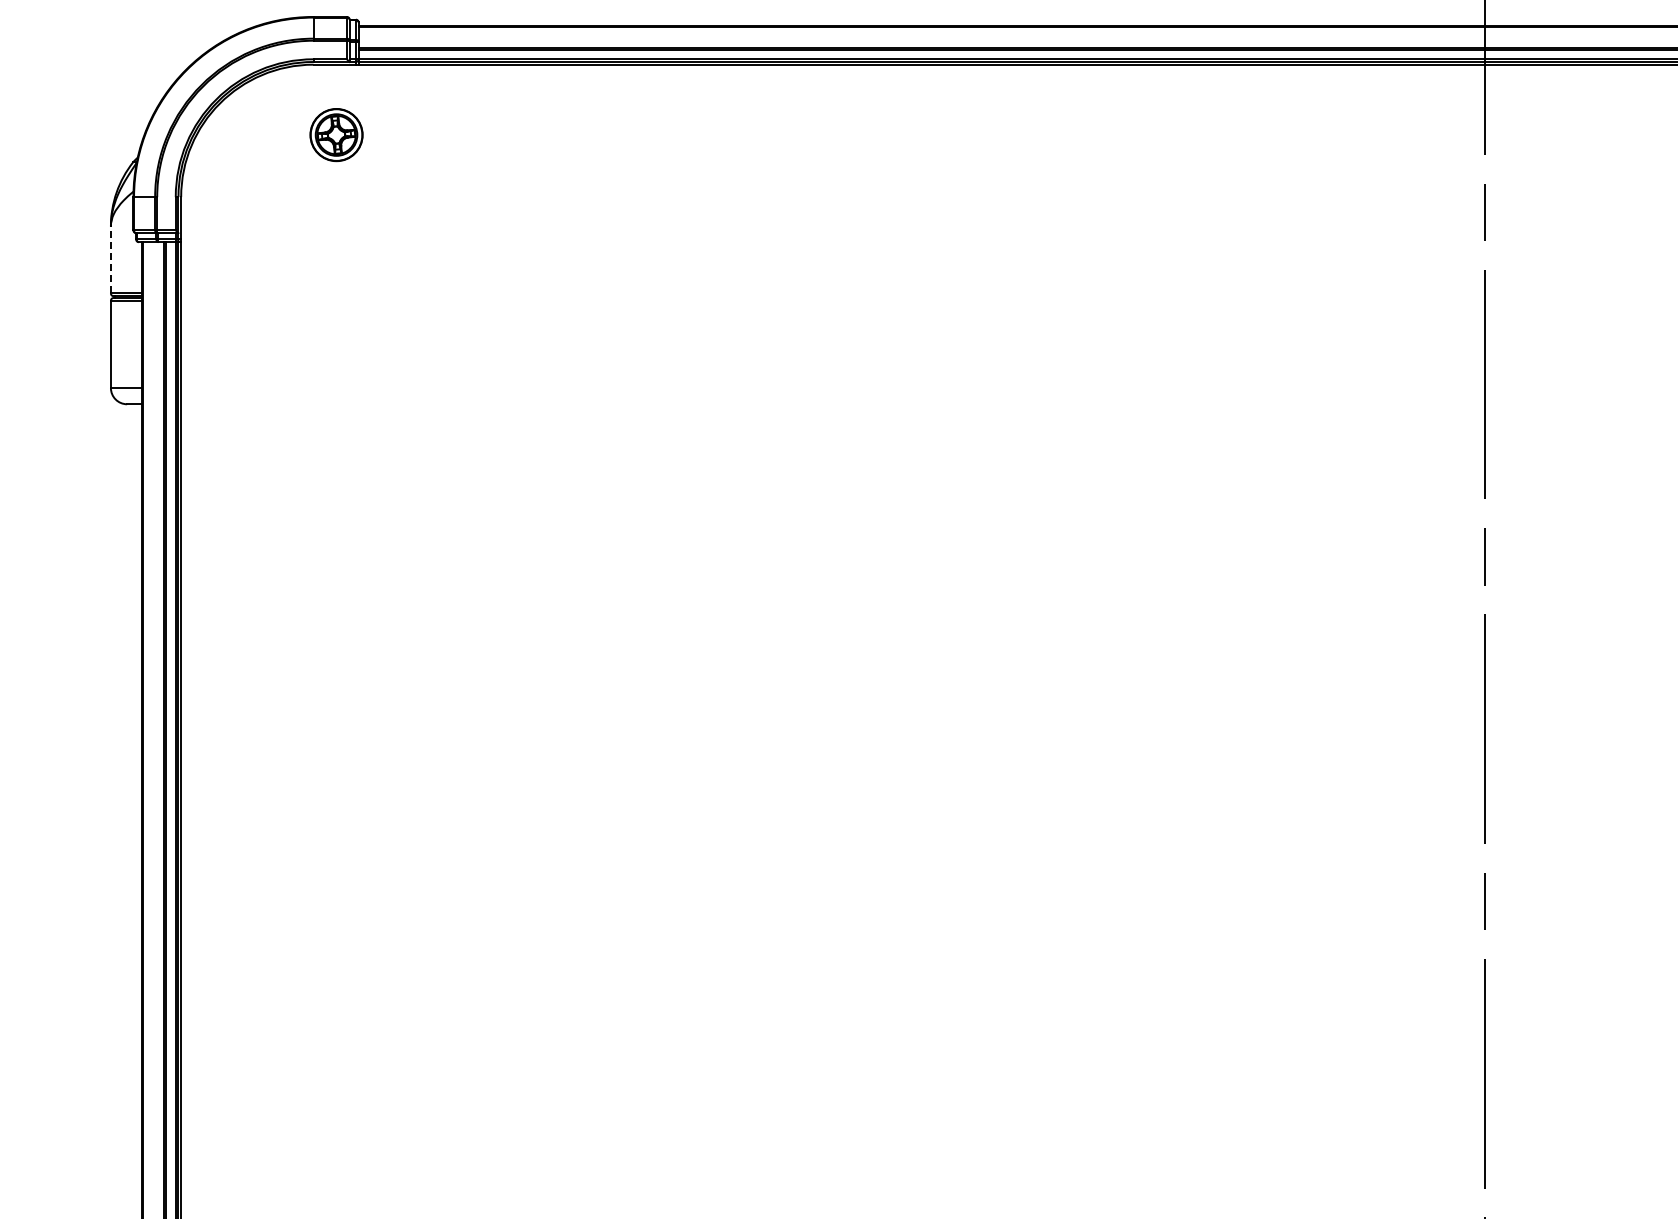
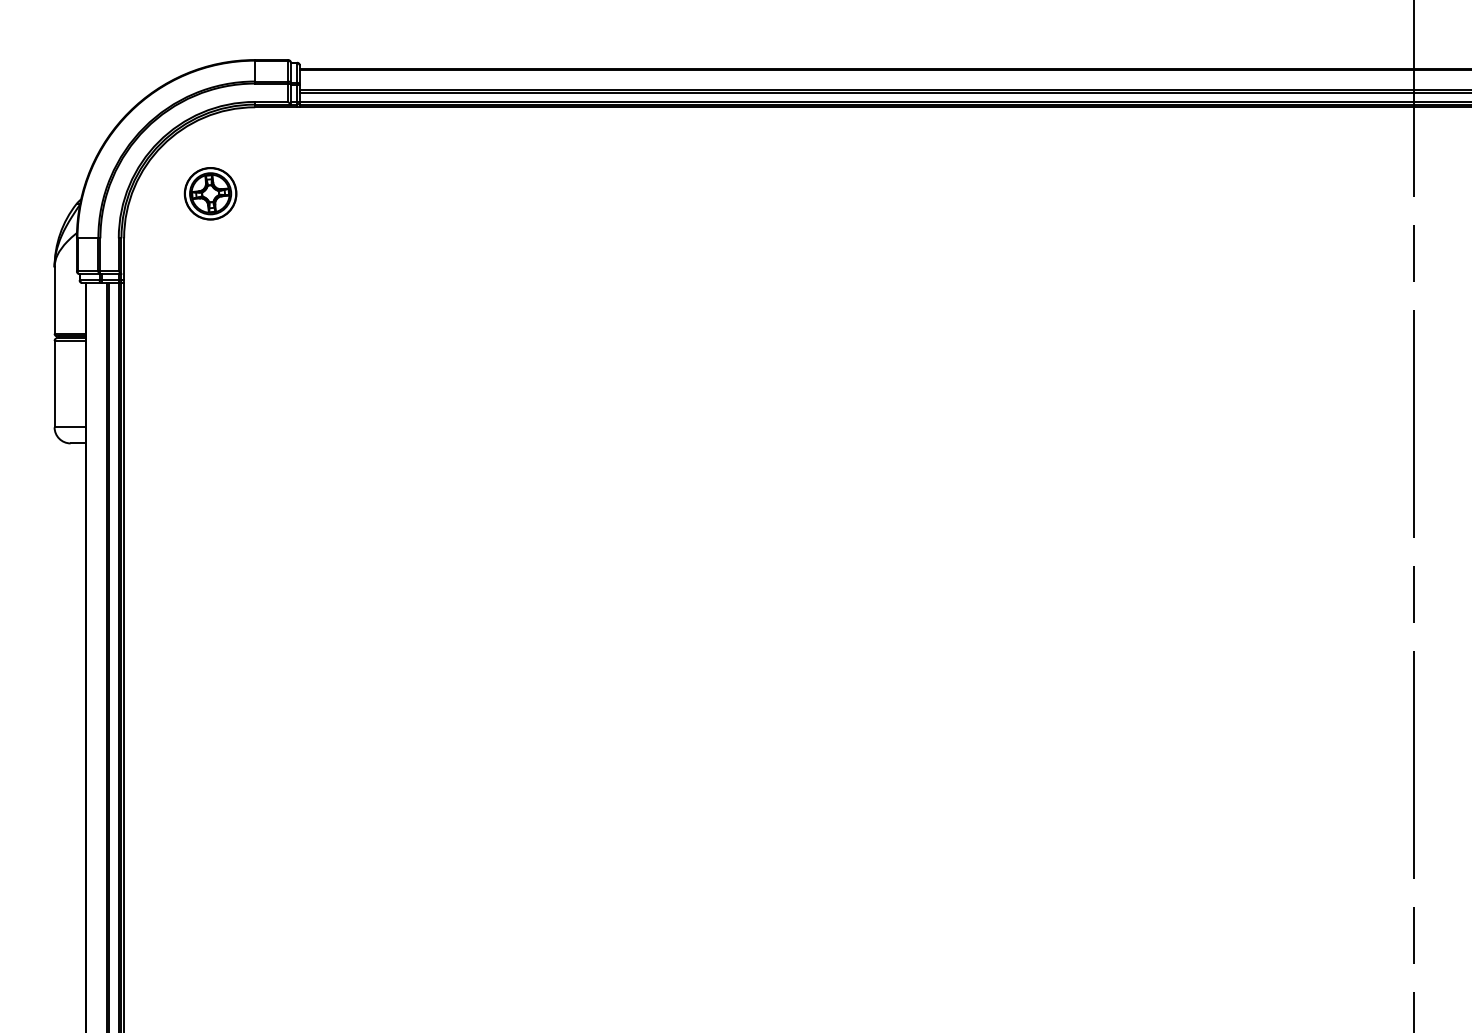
part: (336, 135) -> (210, 194), moved
line: (110, 259) -> (54, 300), dashed -> solid

